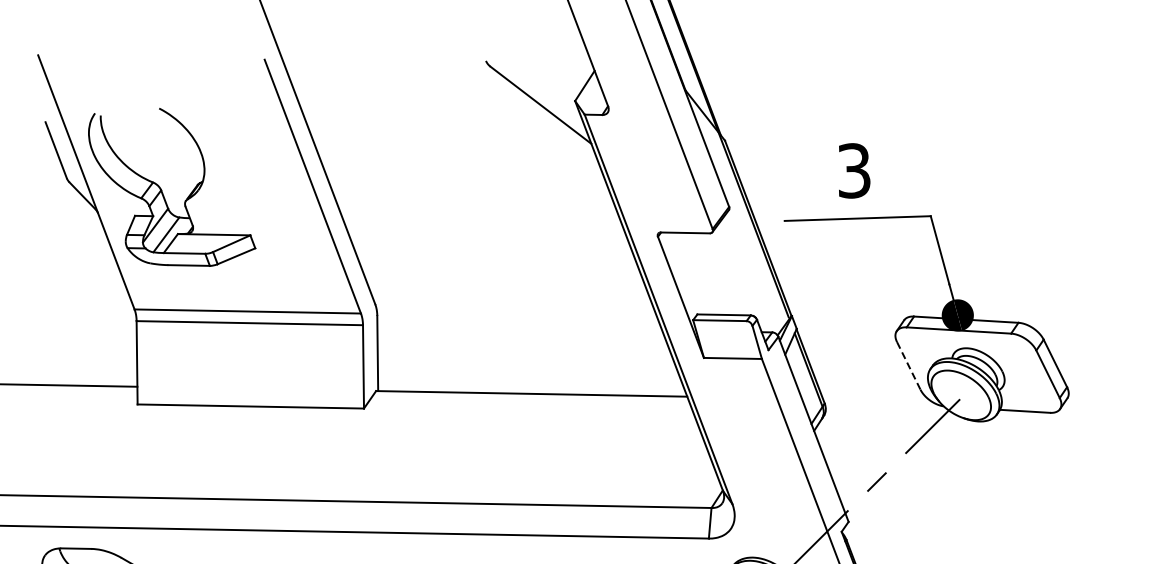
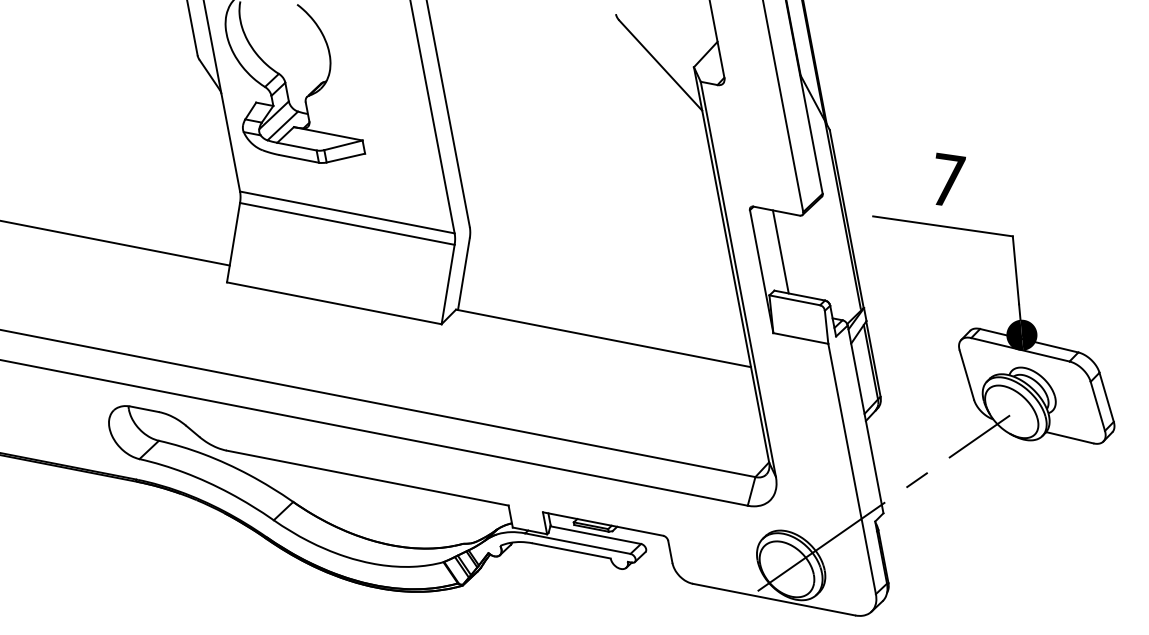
text: (853, 169) -> (947, 179), 3 -> 7
line: (696, 273) -> (780, 251), added
line: (908, 366) -> (966, 375), dashed -> solid

